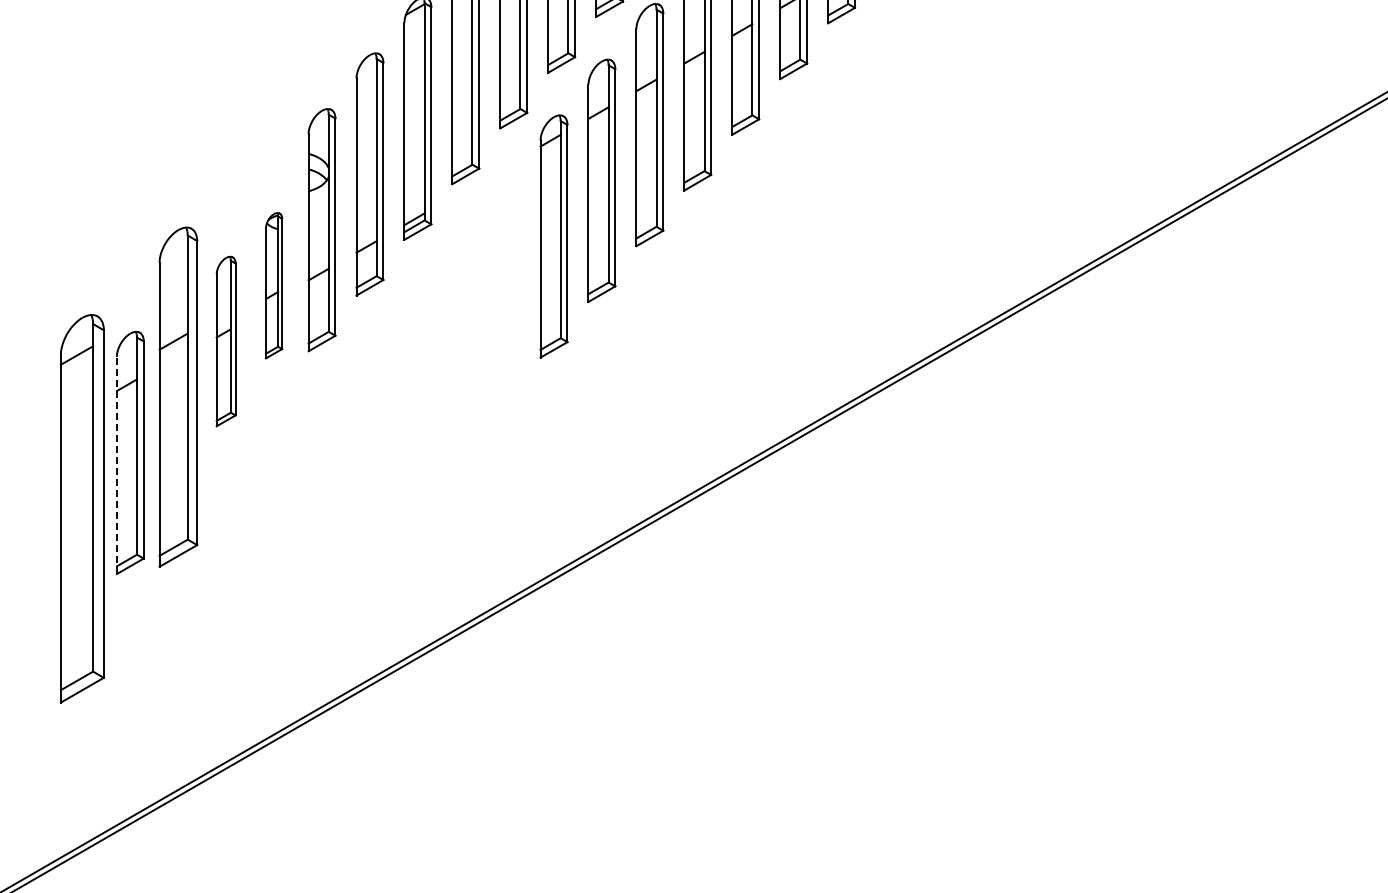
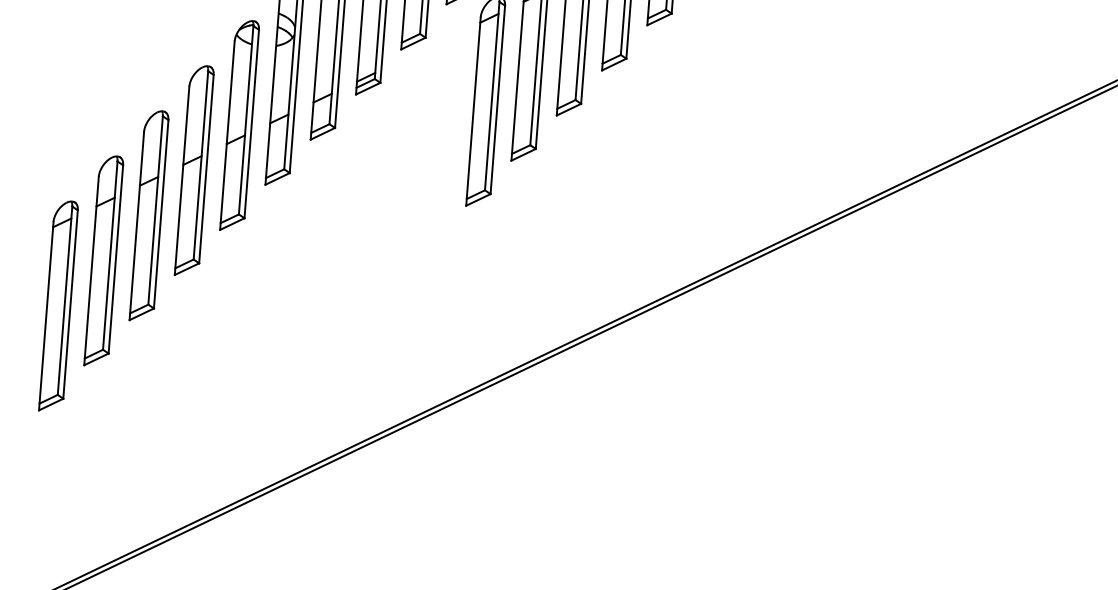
part: (273, 285) -> (239, 125), size x1.67
part: (225, 341) -> (194, 170), size x1.43
part: (177, 397) -> (148, 216), size x0.71
line: (116, 465) -> (91, 271), dashed -> solid
part: (82, 508) -> (58, 306), size x0.62

